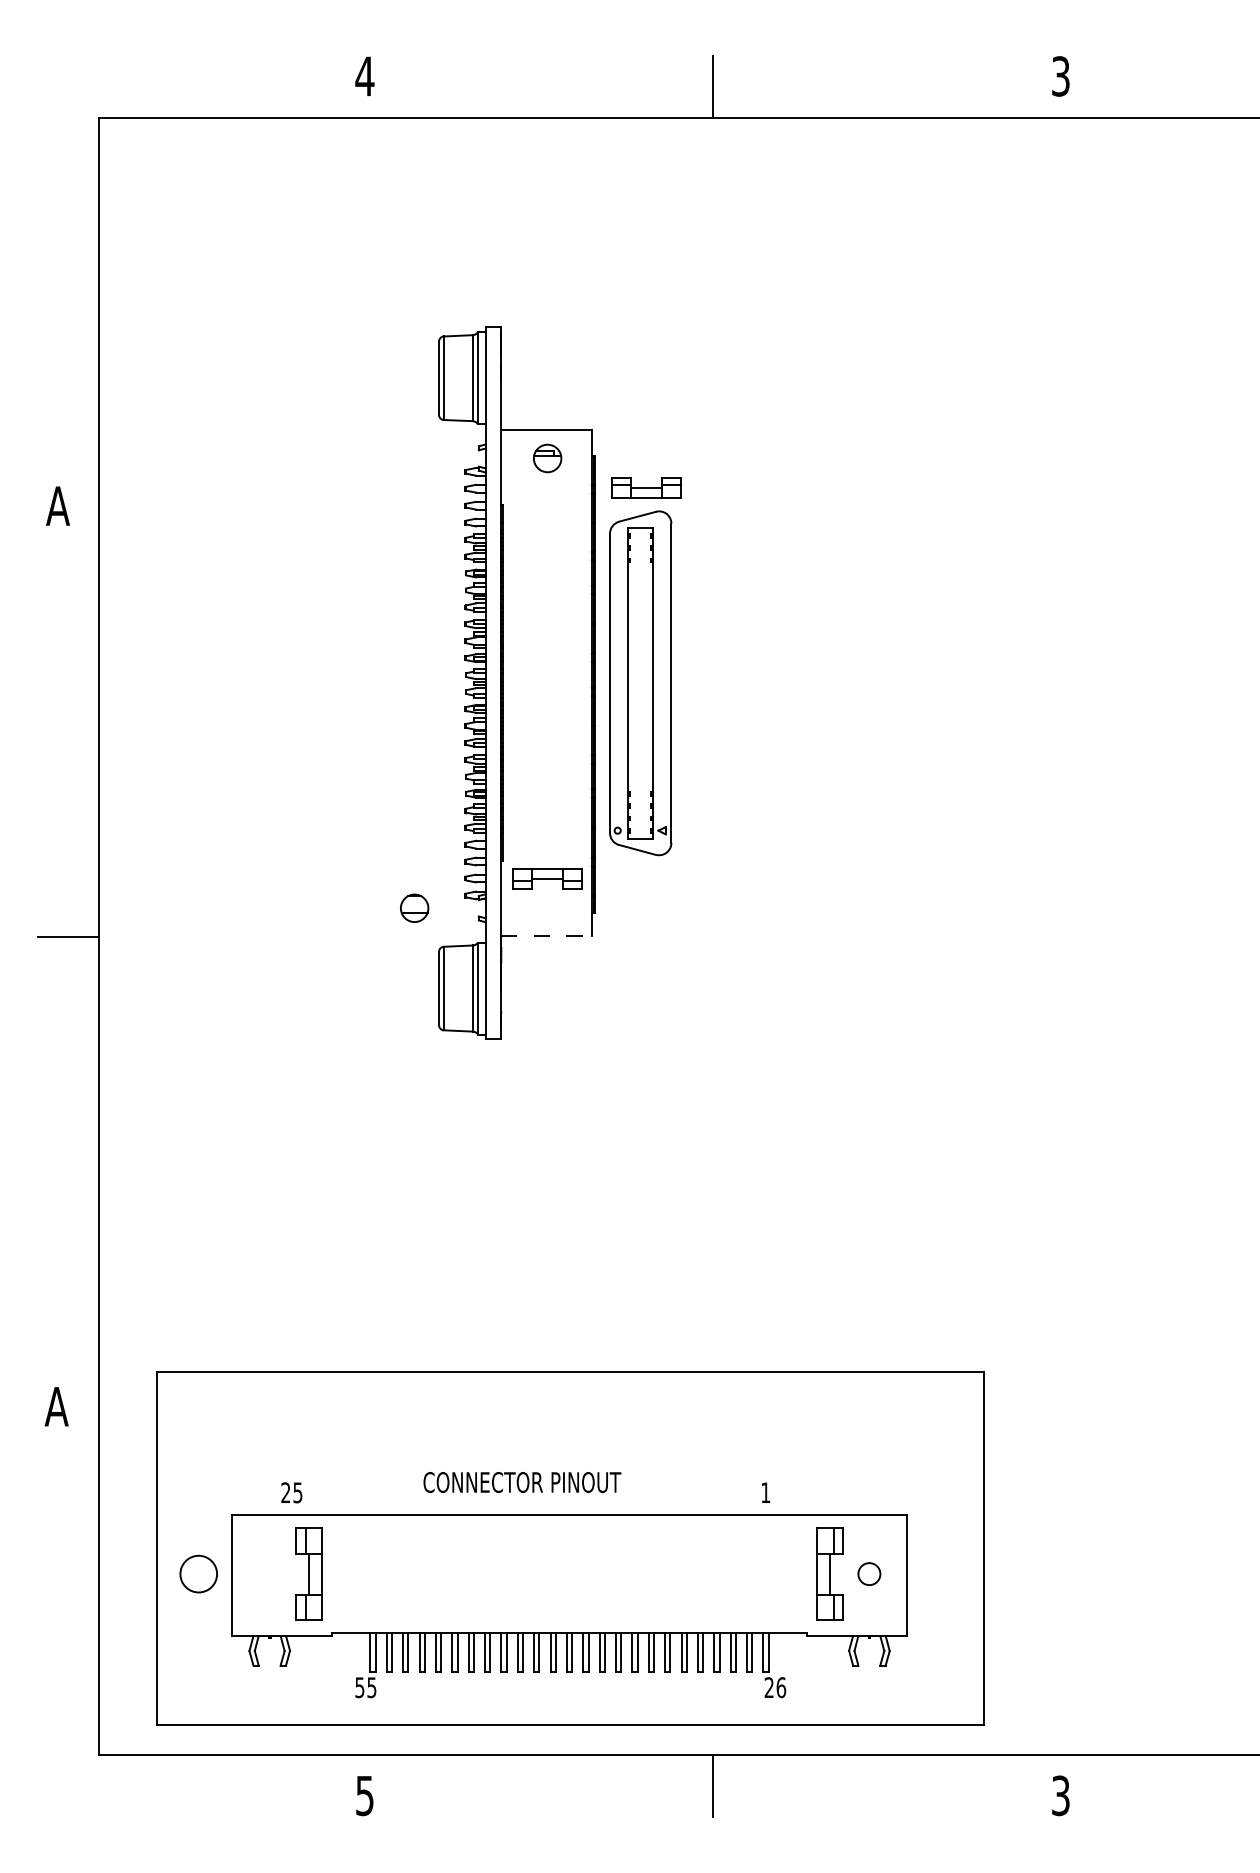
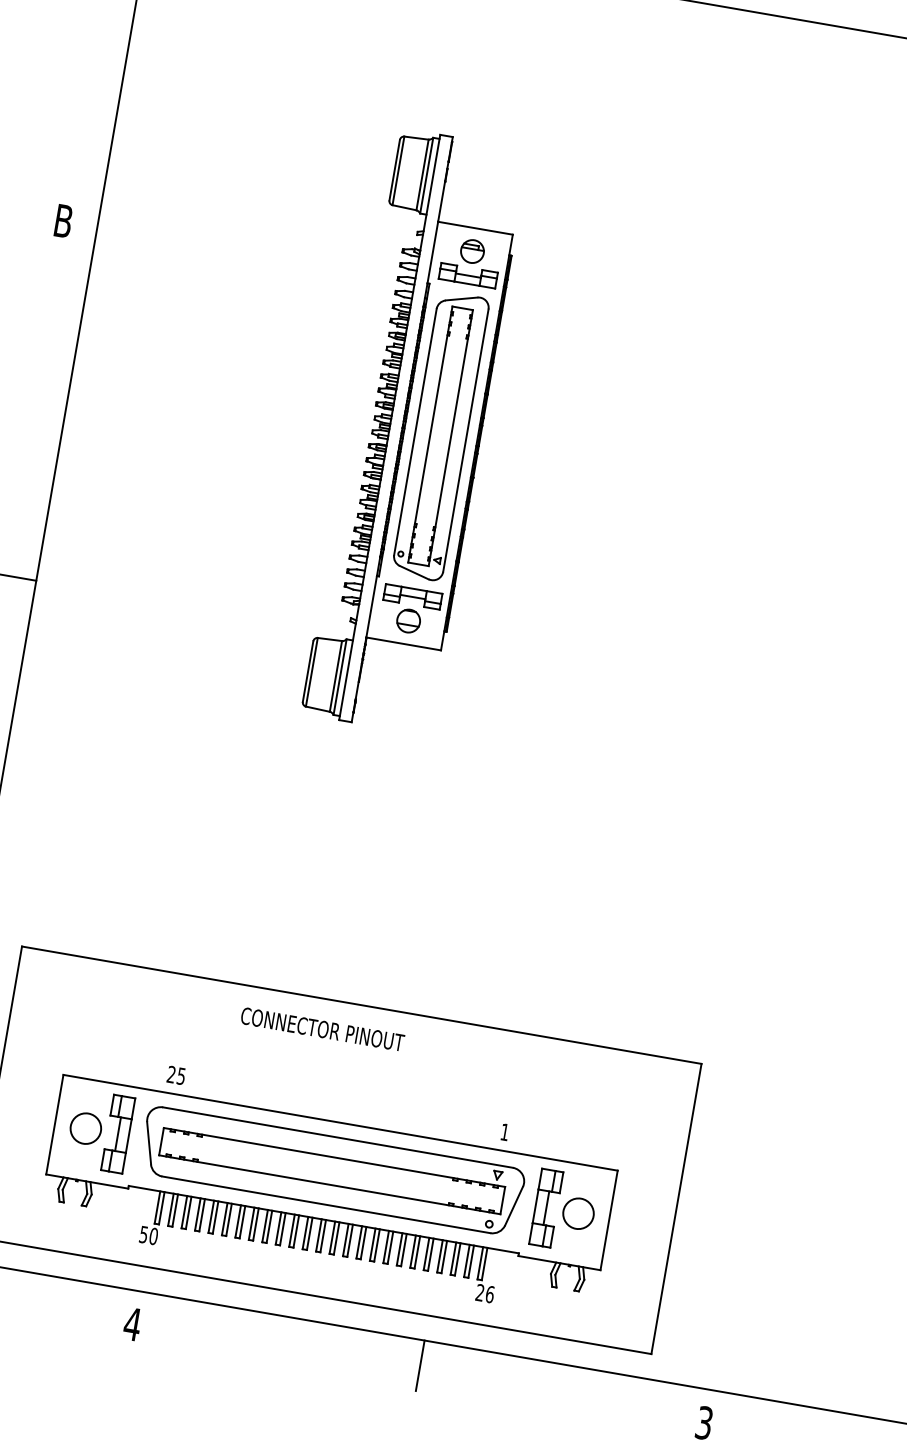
part: (646, 487) -> (468, 275), moved
text: (57, 505) -> (63, 220), A -> B
part: (640, 683) -> (440, 436), moved
part: (414, 907) -> (408, 620), moved
line: (546, 936) -> (403, 644), dashed -> solid
text: (522, 1482) -> (322, 1029), moved
text: (291, 1492) -> (176, 1075), moved
circle: (198, 1573) -> (85, 1128), moved
part: (569, 1573) -> (332, 1170), added
circle: (869, 1573) -> (578, 1213), size x1.67
text: (371, 1687) -> (153, 1236), 55 -> 50
text: (364, 1796) -> (132, 1324), 5 -> 4

